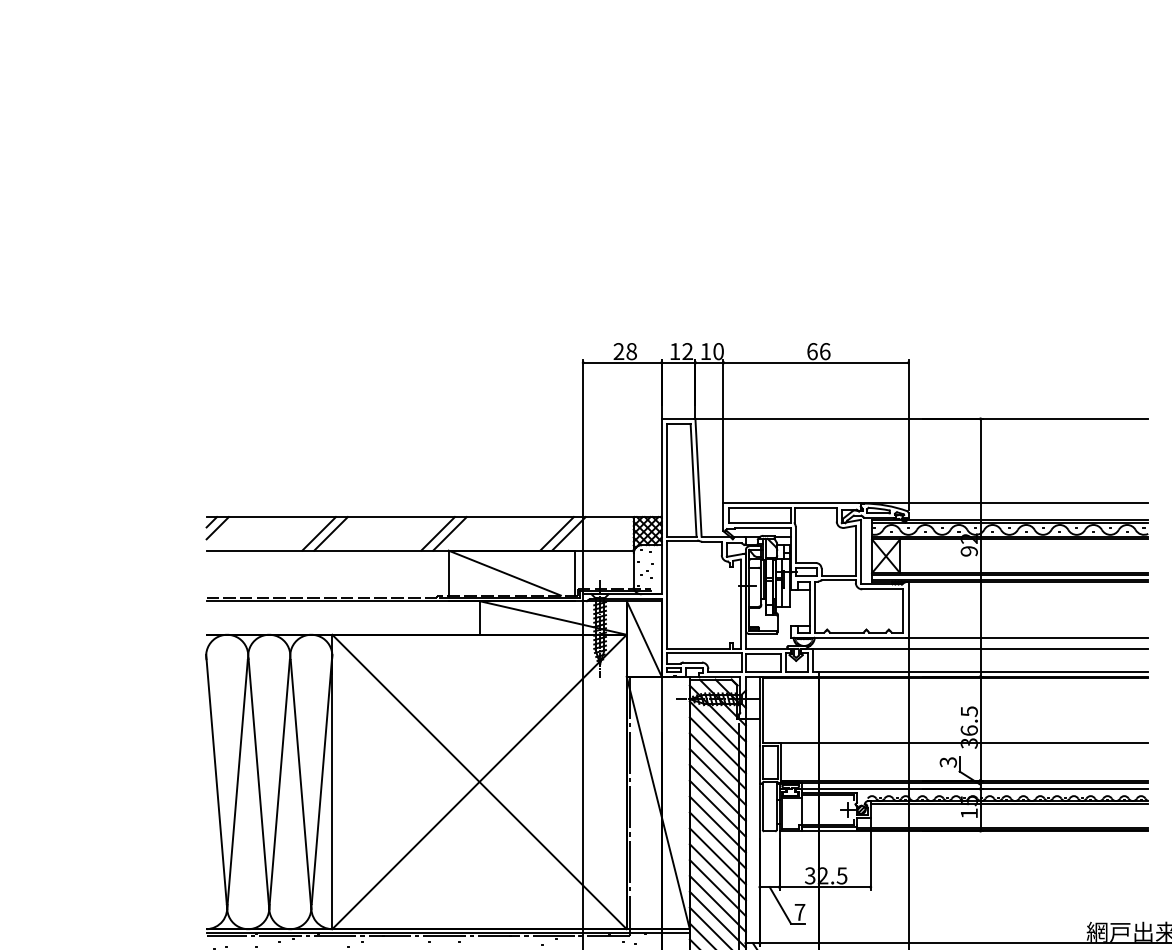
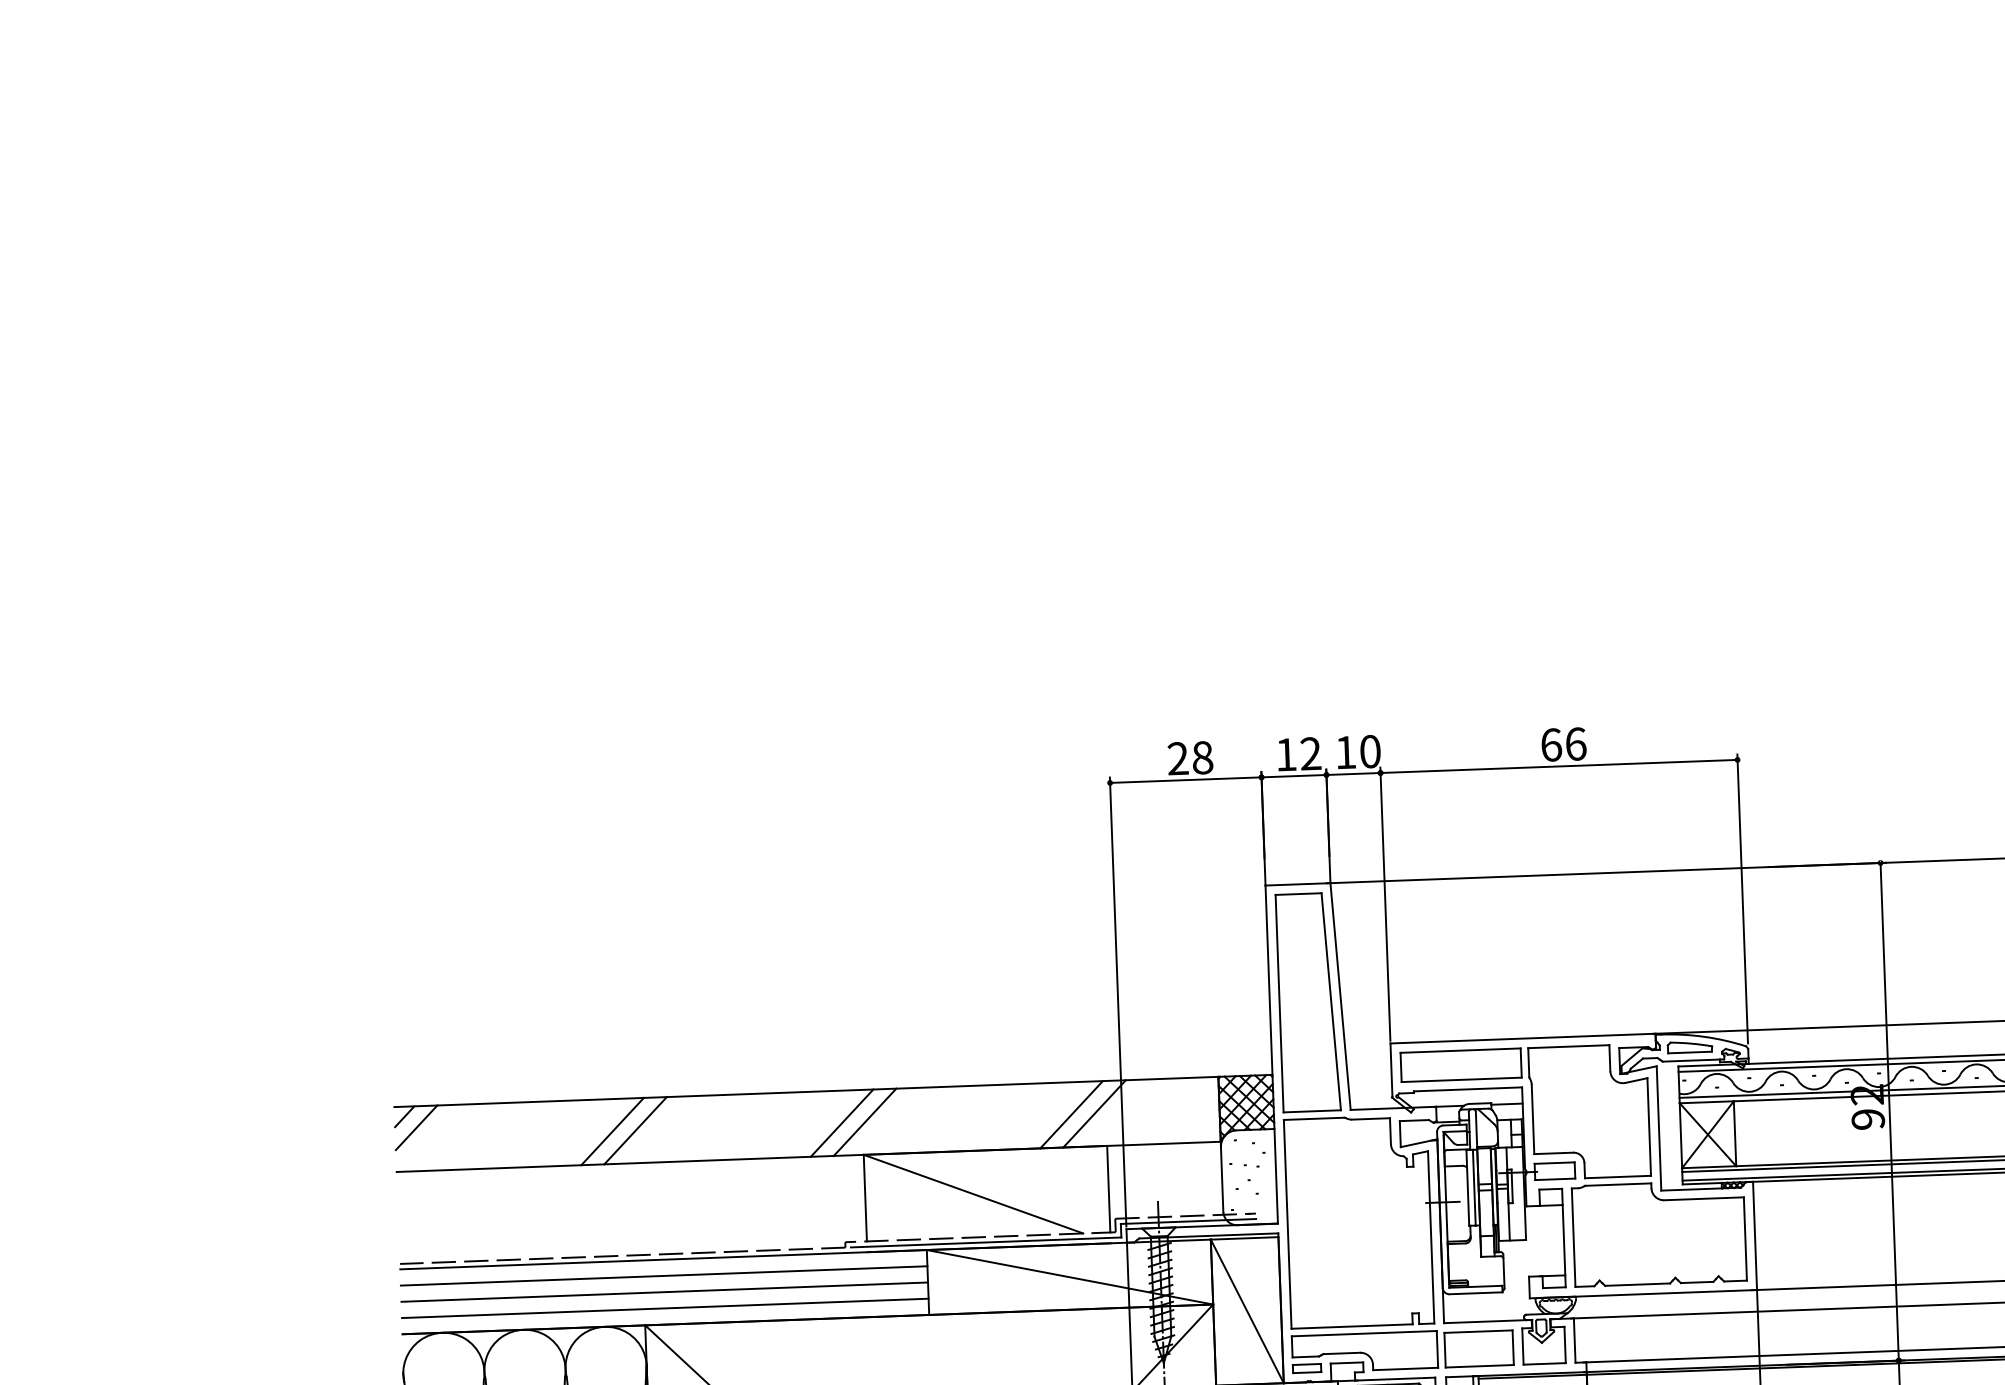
line: (342, 609) -> (663, 1275), added
line: (342, 617) -> (663, 1291), added
line: (342, 626) -> (664, 1308), added

